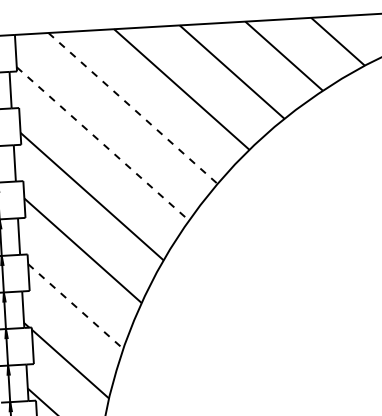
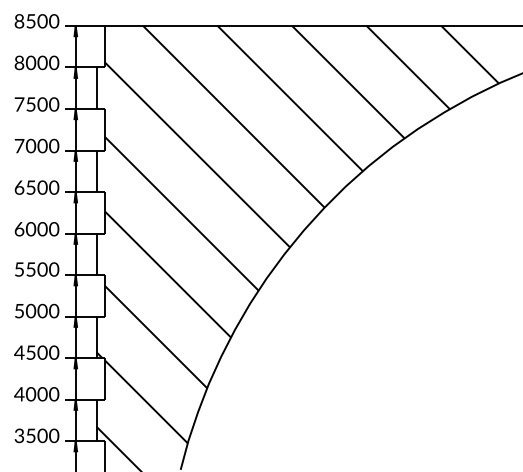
line: (133, 109) -> (234, 117), dashed -> solid
line: (102, 143) -> (197, 154), dashed -> solid
line: (76, 306) -> (156, 337), dashed -> solid

